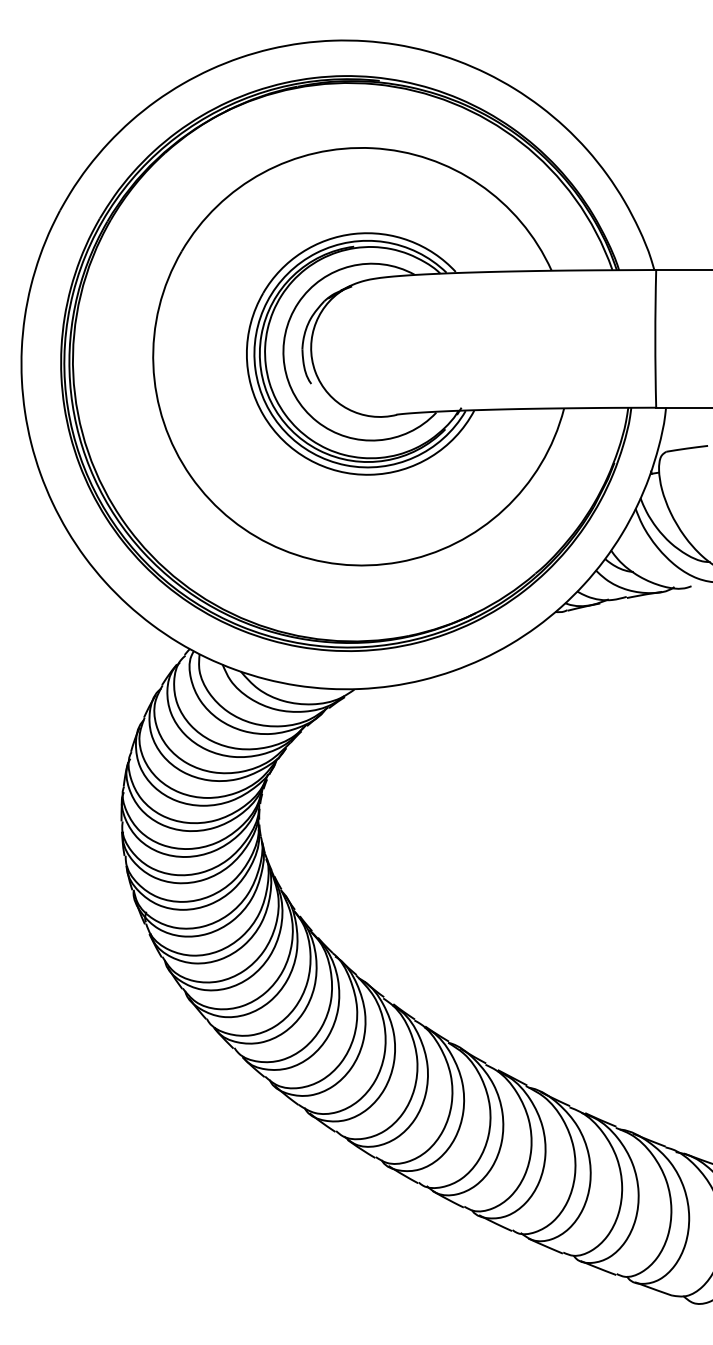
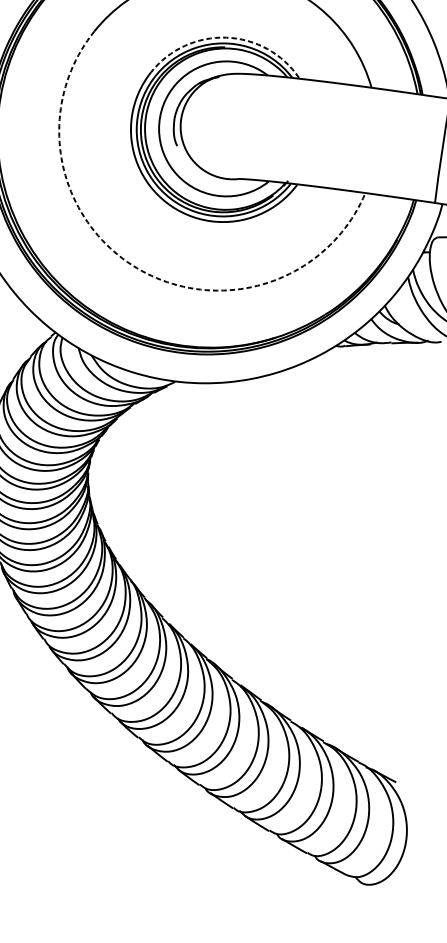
arc: (354, 233) -> (226, 37), solid -> dashed
arc: (282, 549) -> (136, 267), solid -> dashed

